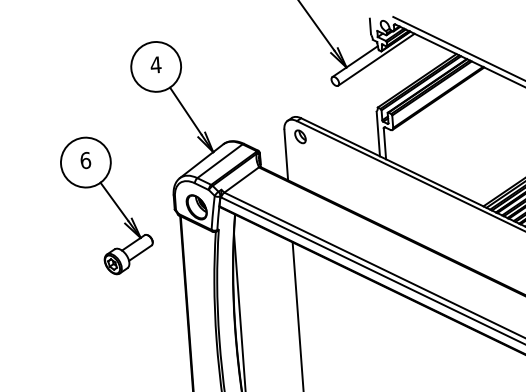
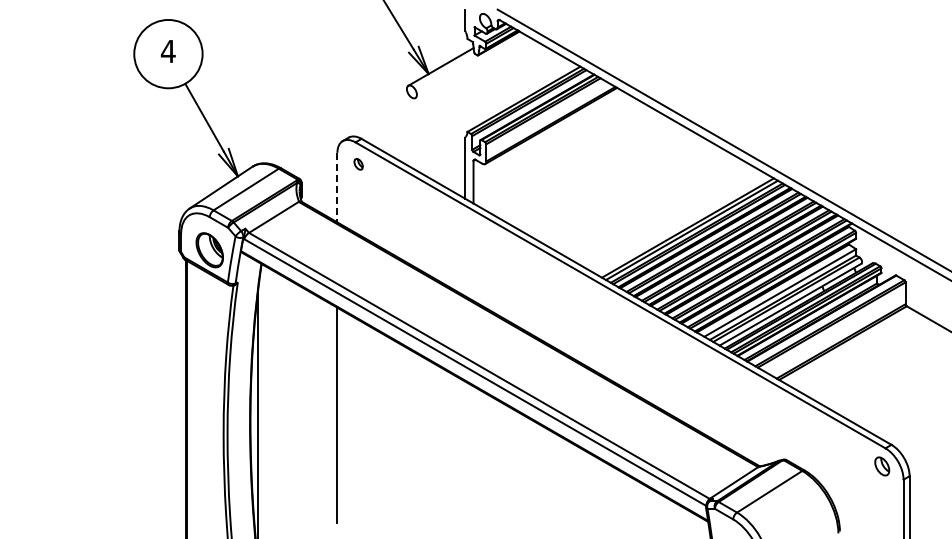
line: (376, 59) -> (470, 66), removed
part: (300, 137) -> (358, 164), size x0.6
line: (286, 154) -> (337, 187), solid -> dashed
part: (111, 199) -> (94, 231), removed

